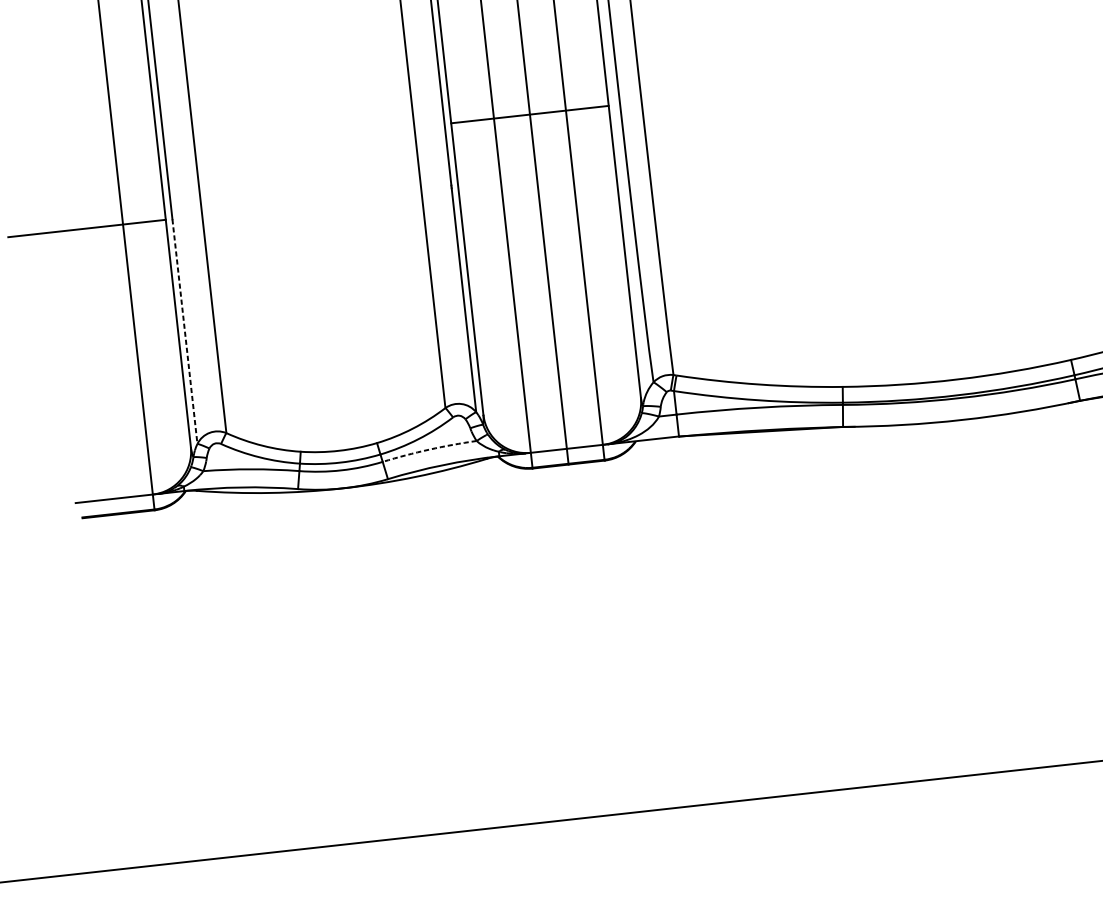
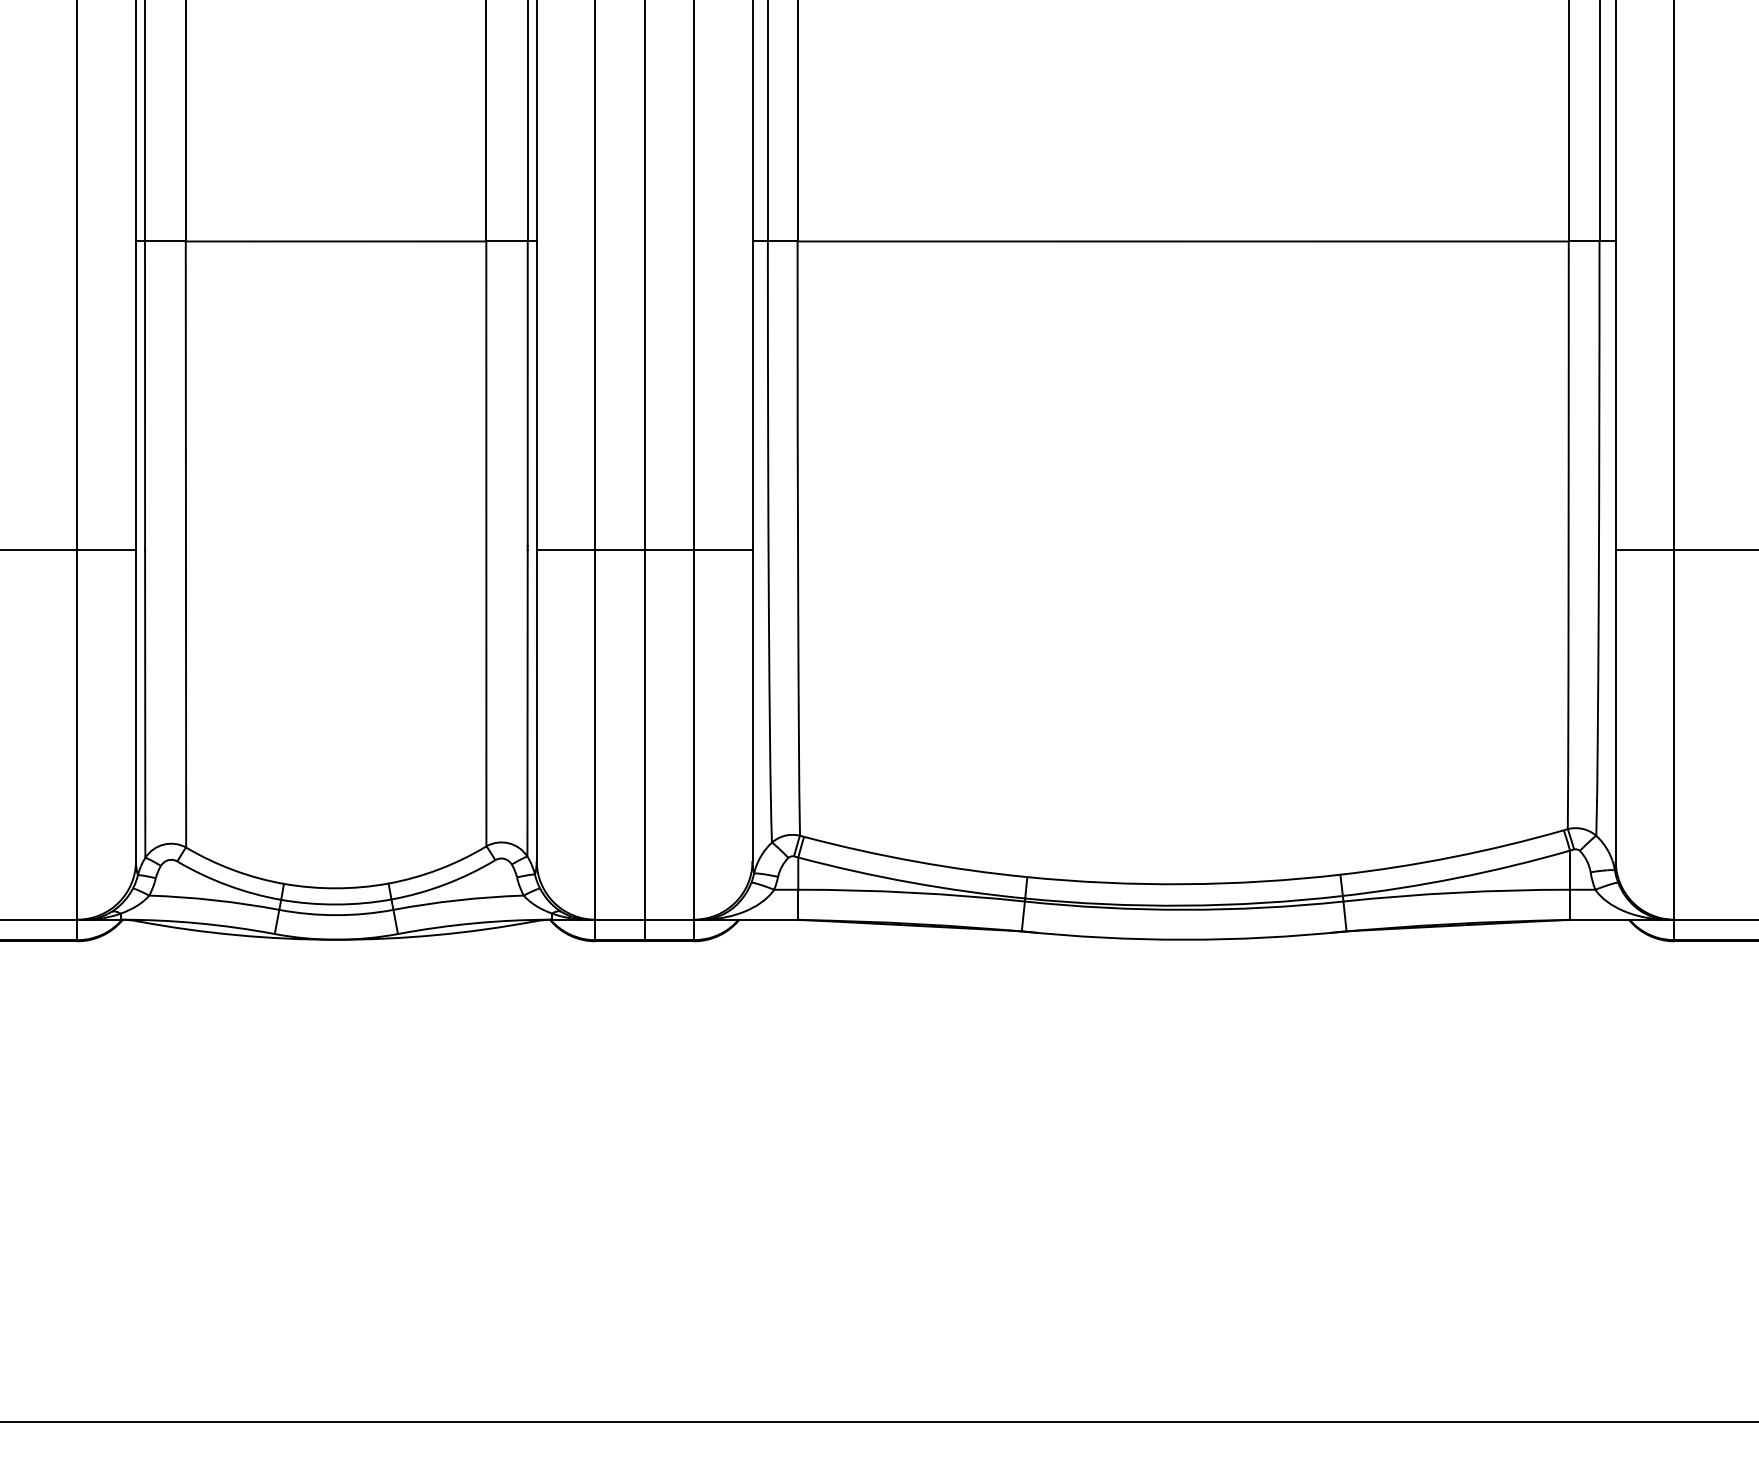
line: (529, 114) -> (644, 549), moved
line: (185, 331) -> (145, 703), dashed -> solid
arc: (429, 449) -> (458, 900), dashed -> solid

